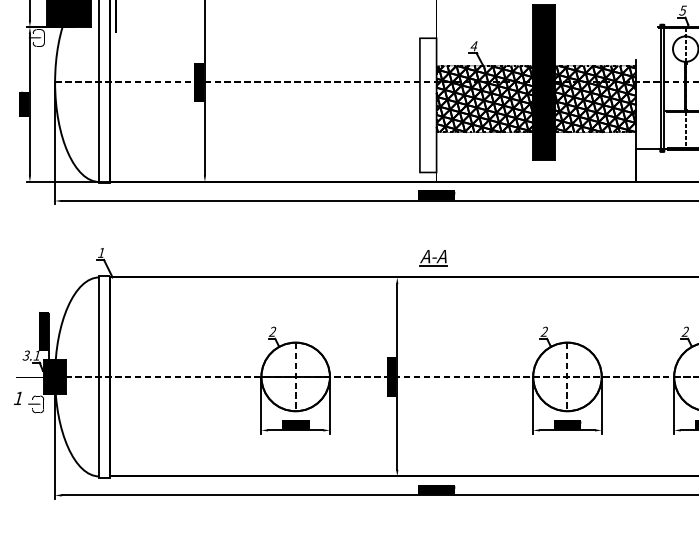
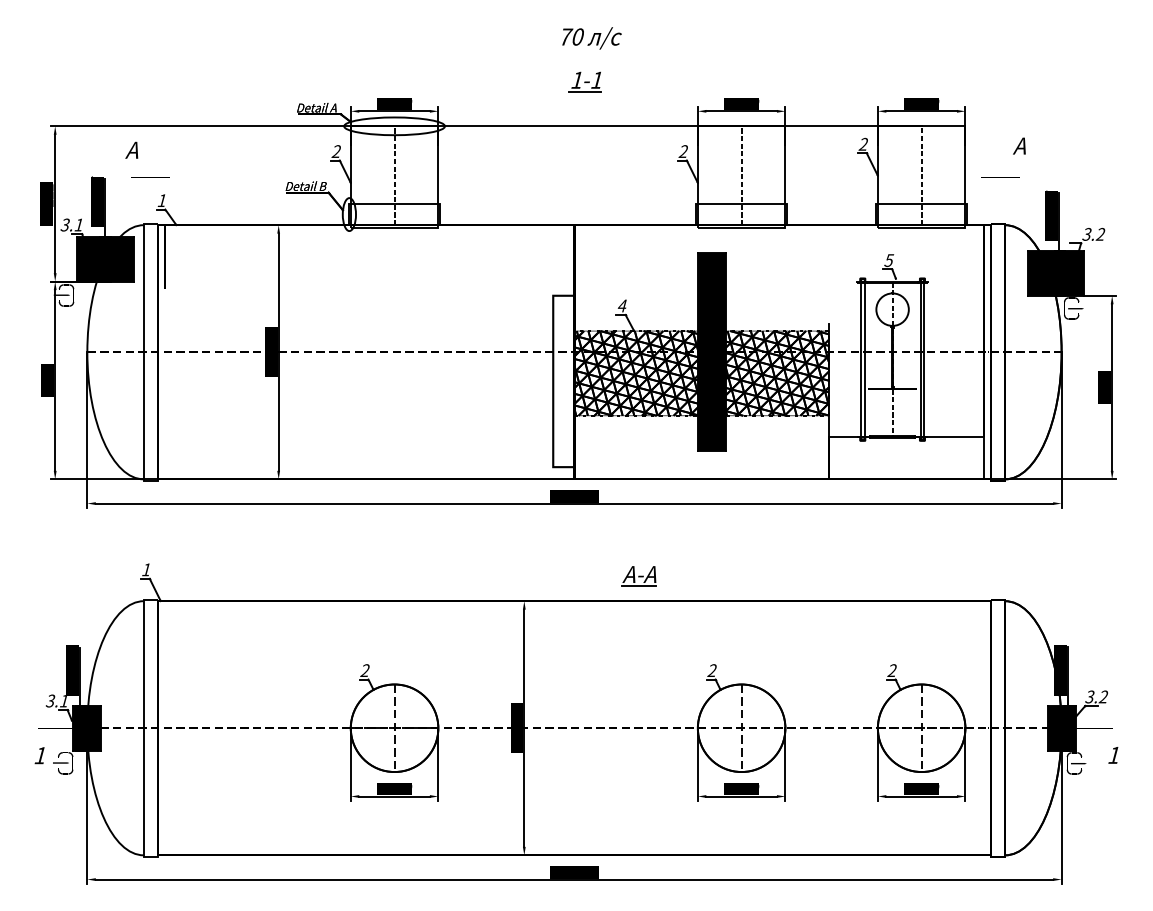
part: (432, 258) -> (638, 576), moved

